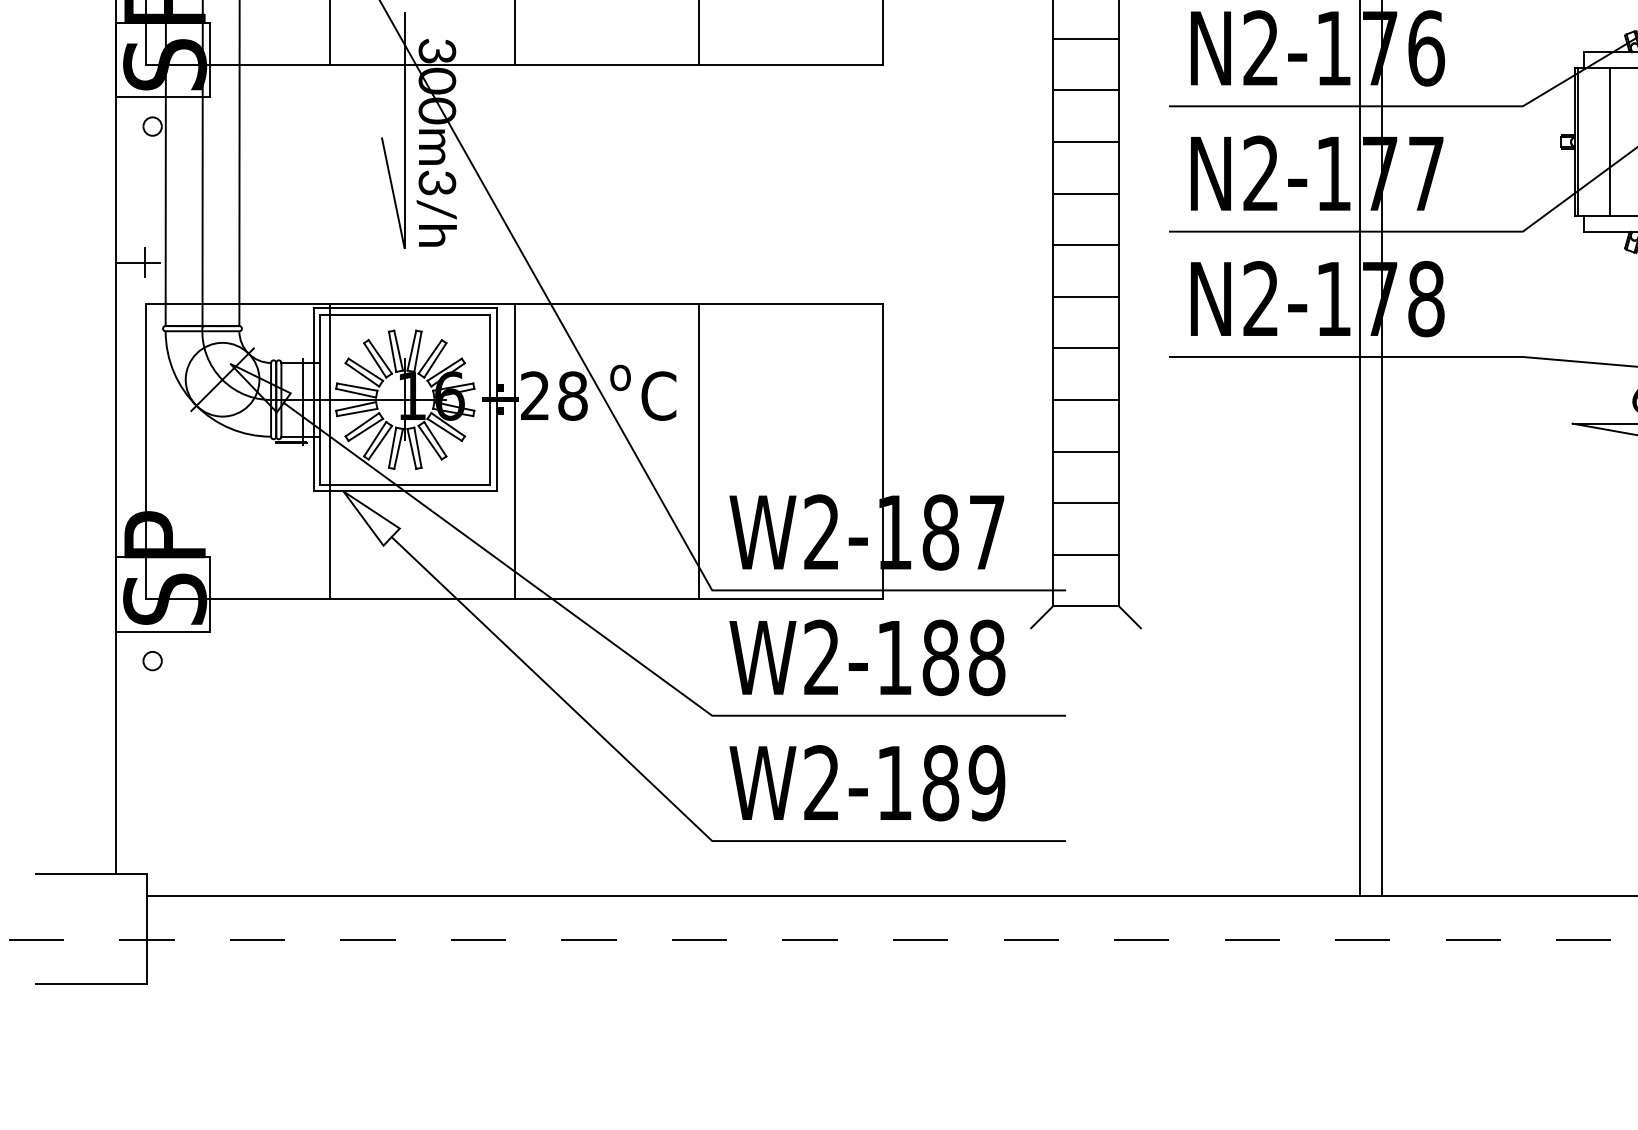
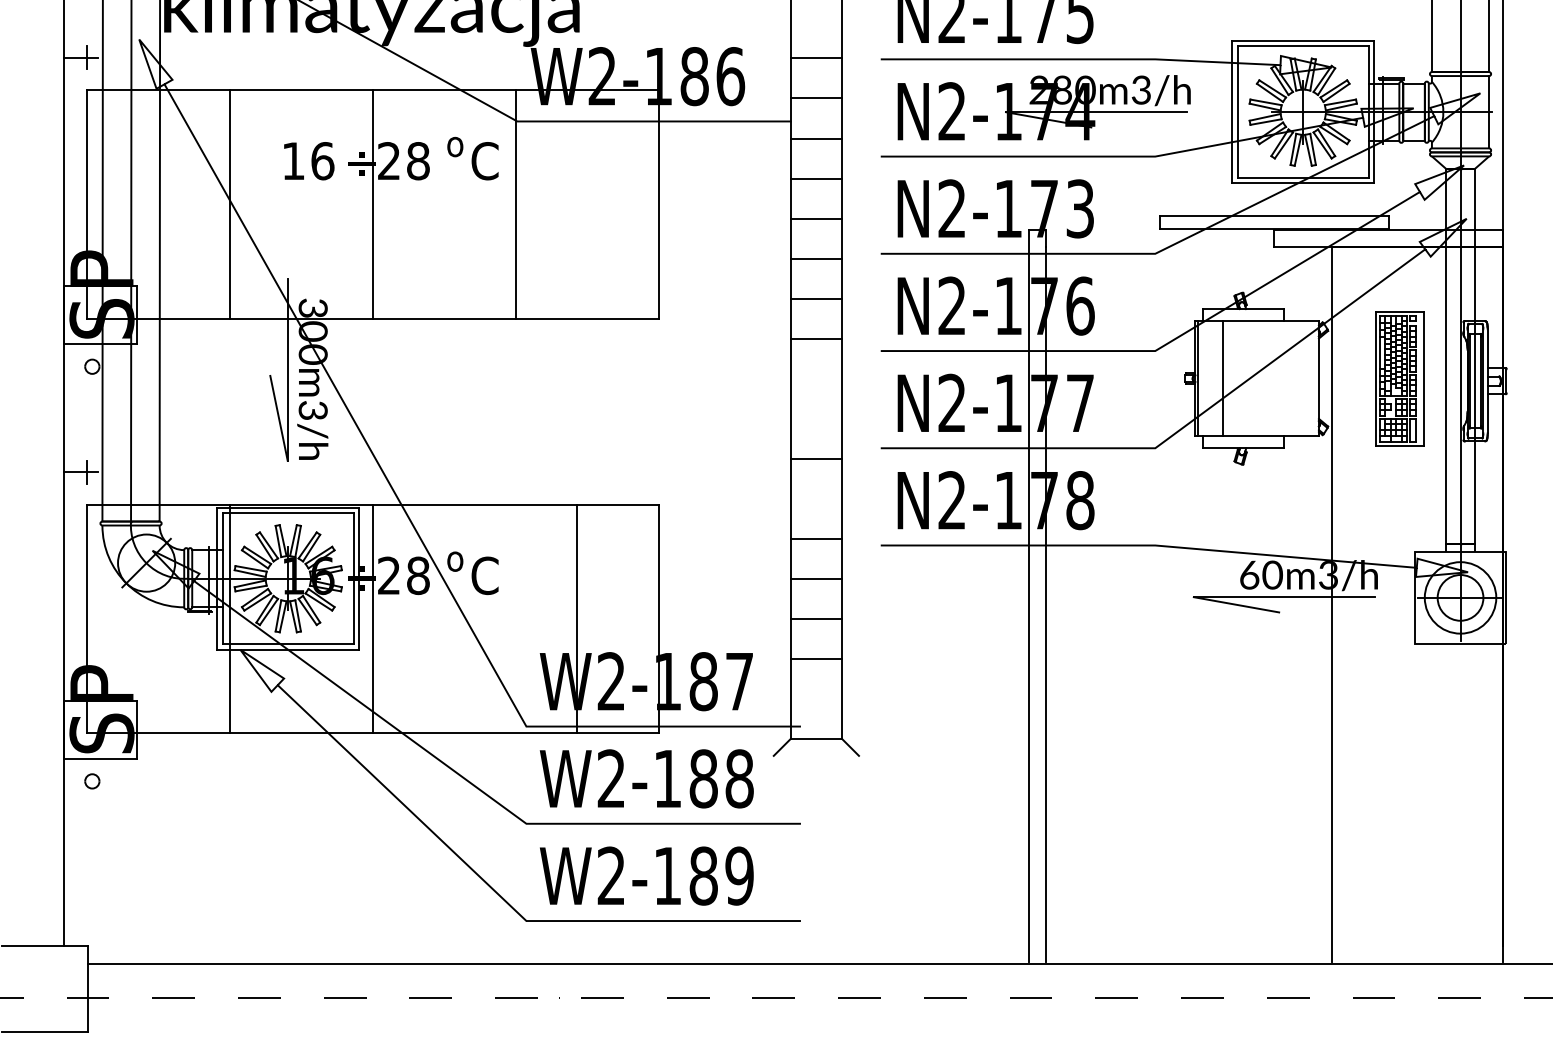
line: (1086, 141) -> (816, 378), removed
line: (1086, 193) -> (816, 418), removed
line: (1086, 296) -> (816, 498), removed
line: (699, 451) -> (577, 618), moved
line: (1086, 554) -> (816, 698), removed

